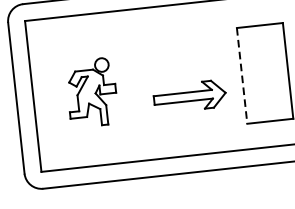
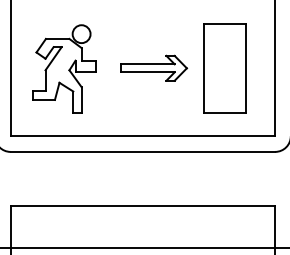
line: (241, 75) -> (203, 68), dashed -> solid
part: (91, 92) -> (64, 68), size x1.43
part: (190, 95) -> (154, 67), moved

